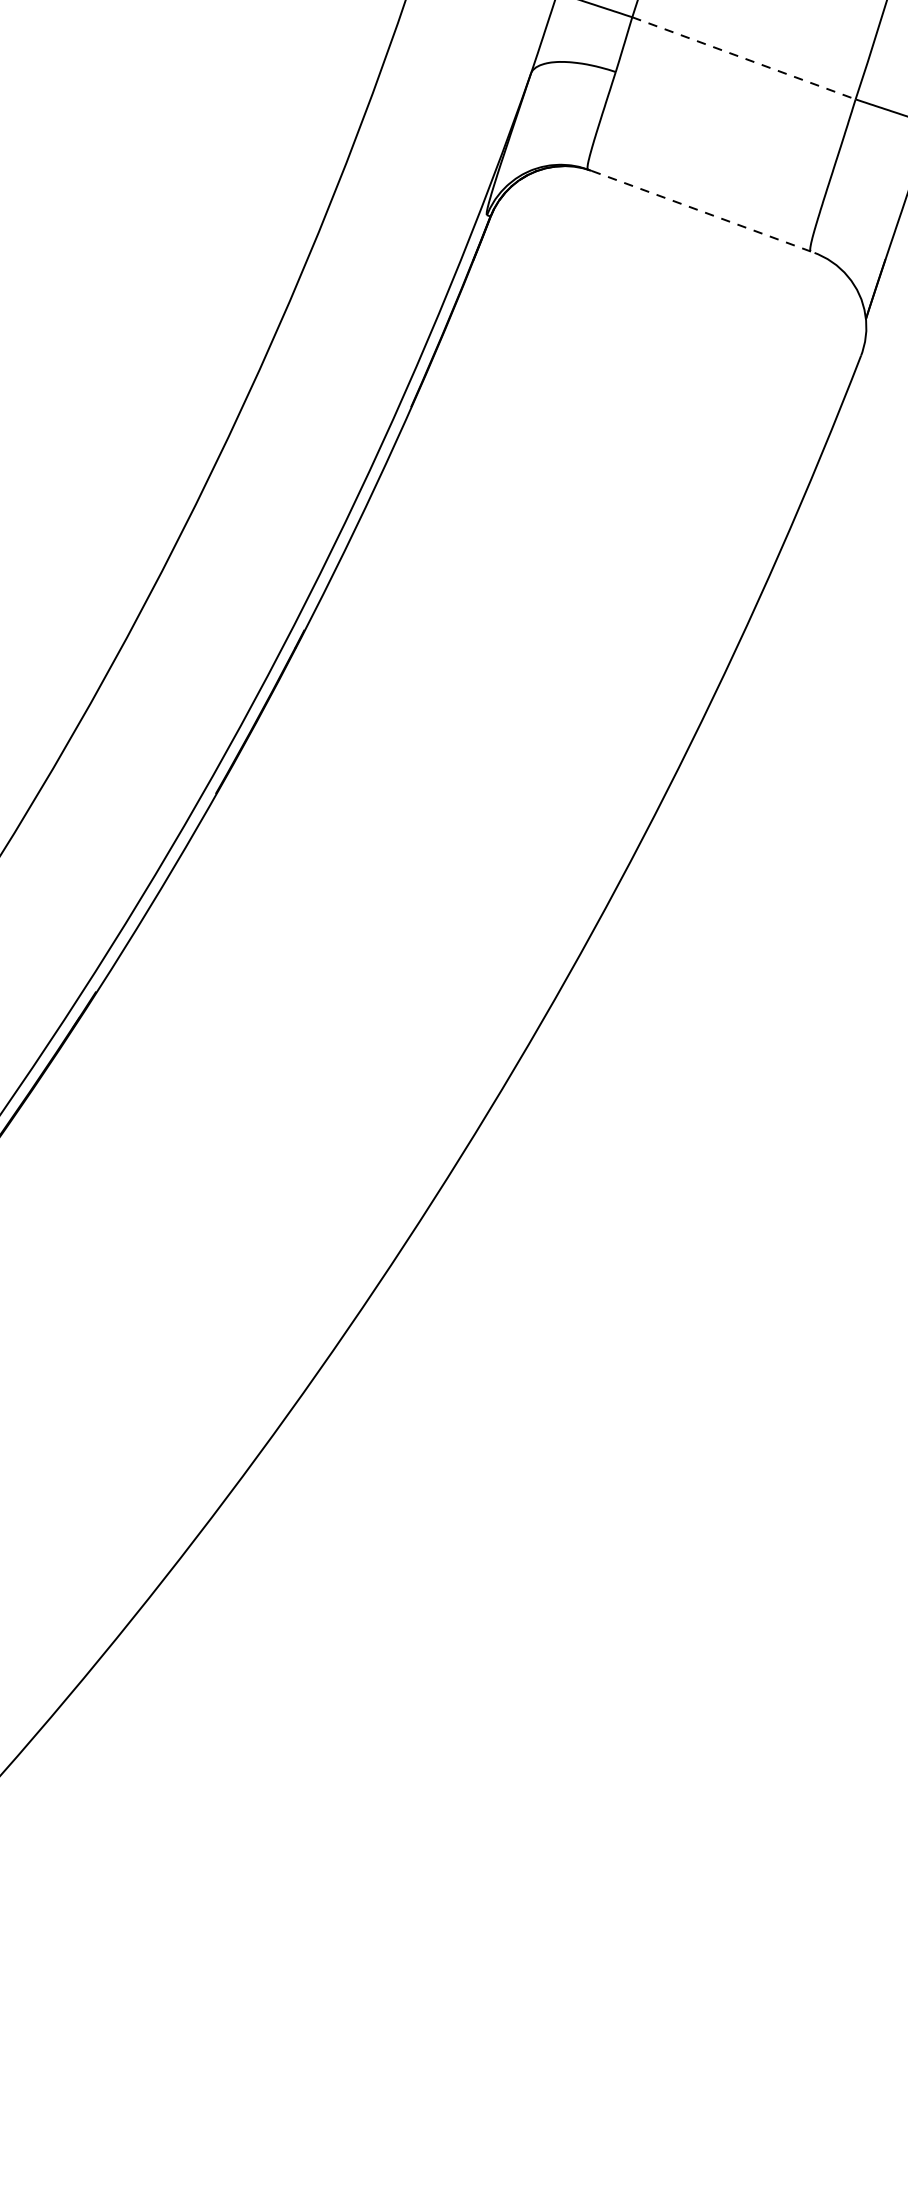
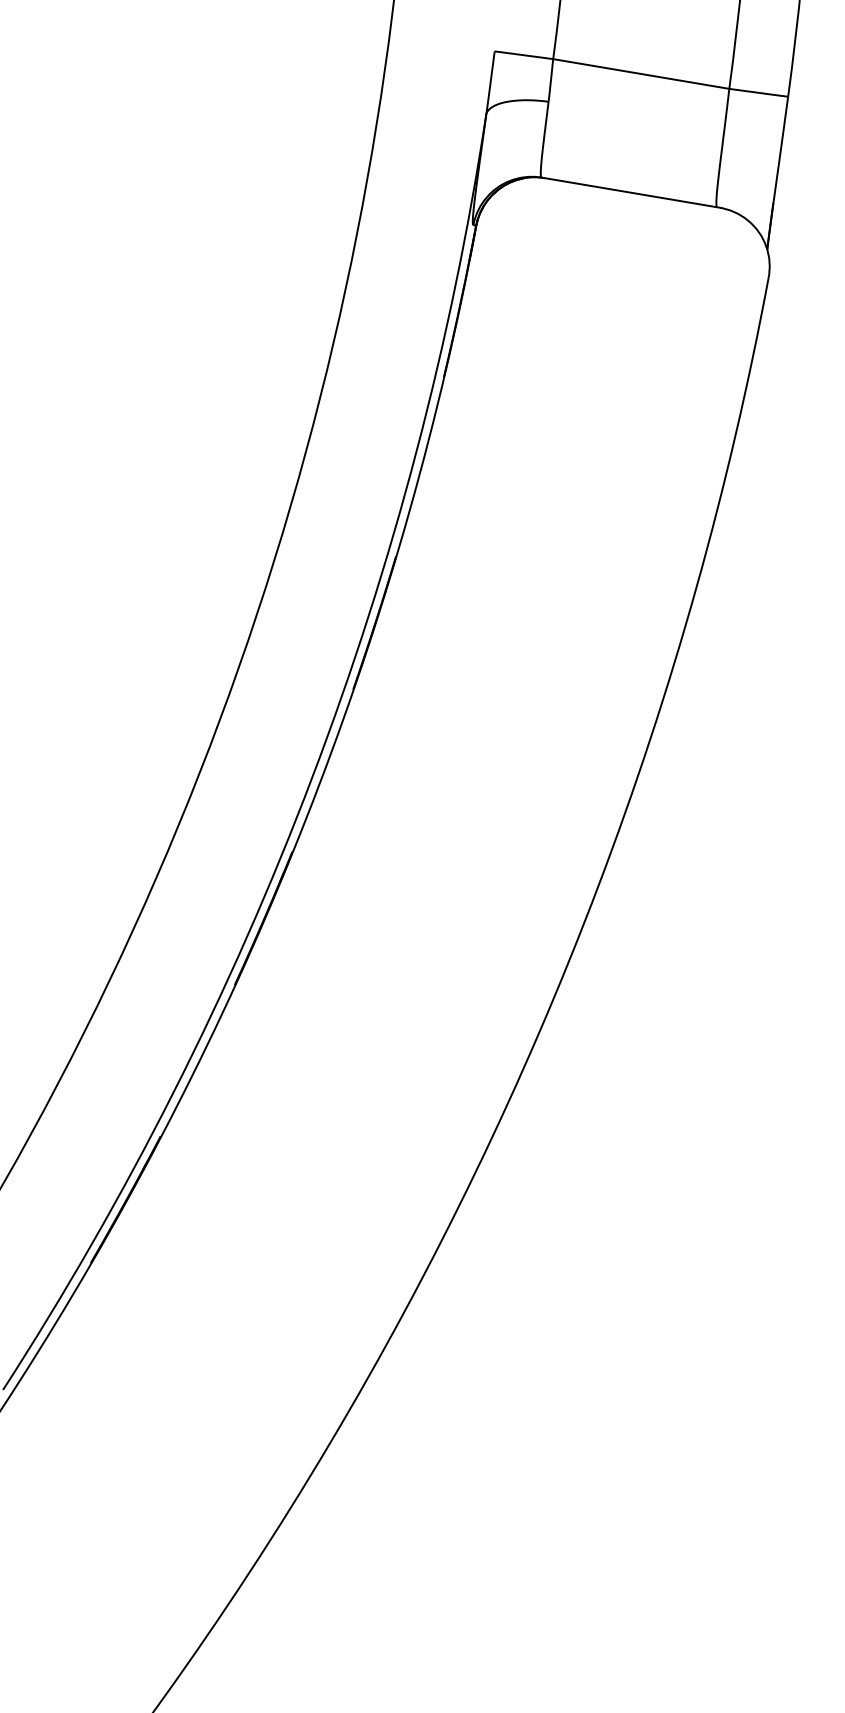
line: (744, 59) -> (641, 74), dashed -> solid
line: (703, 212) -> (632, 193), dashed -> solid

